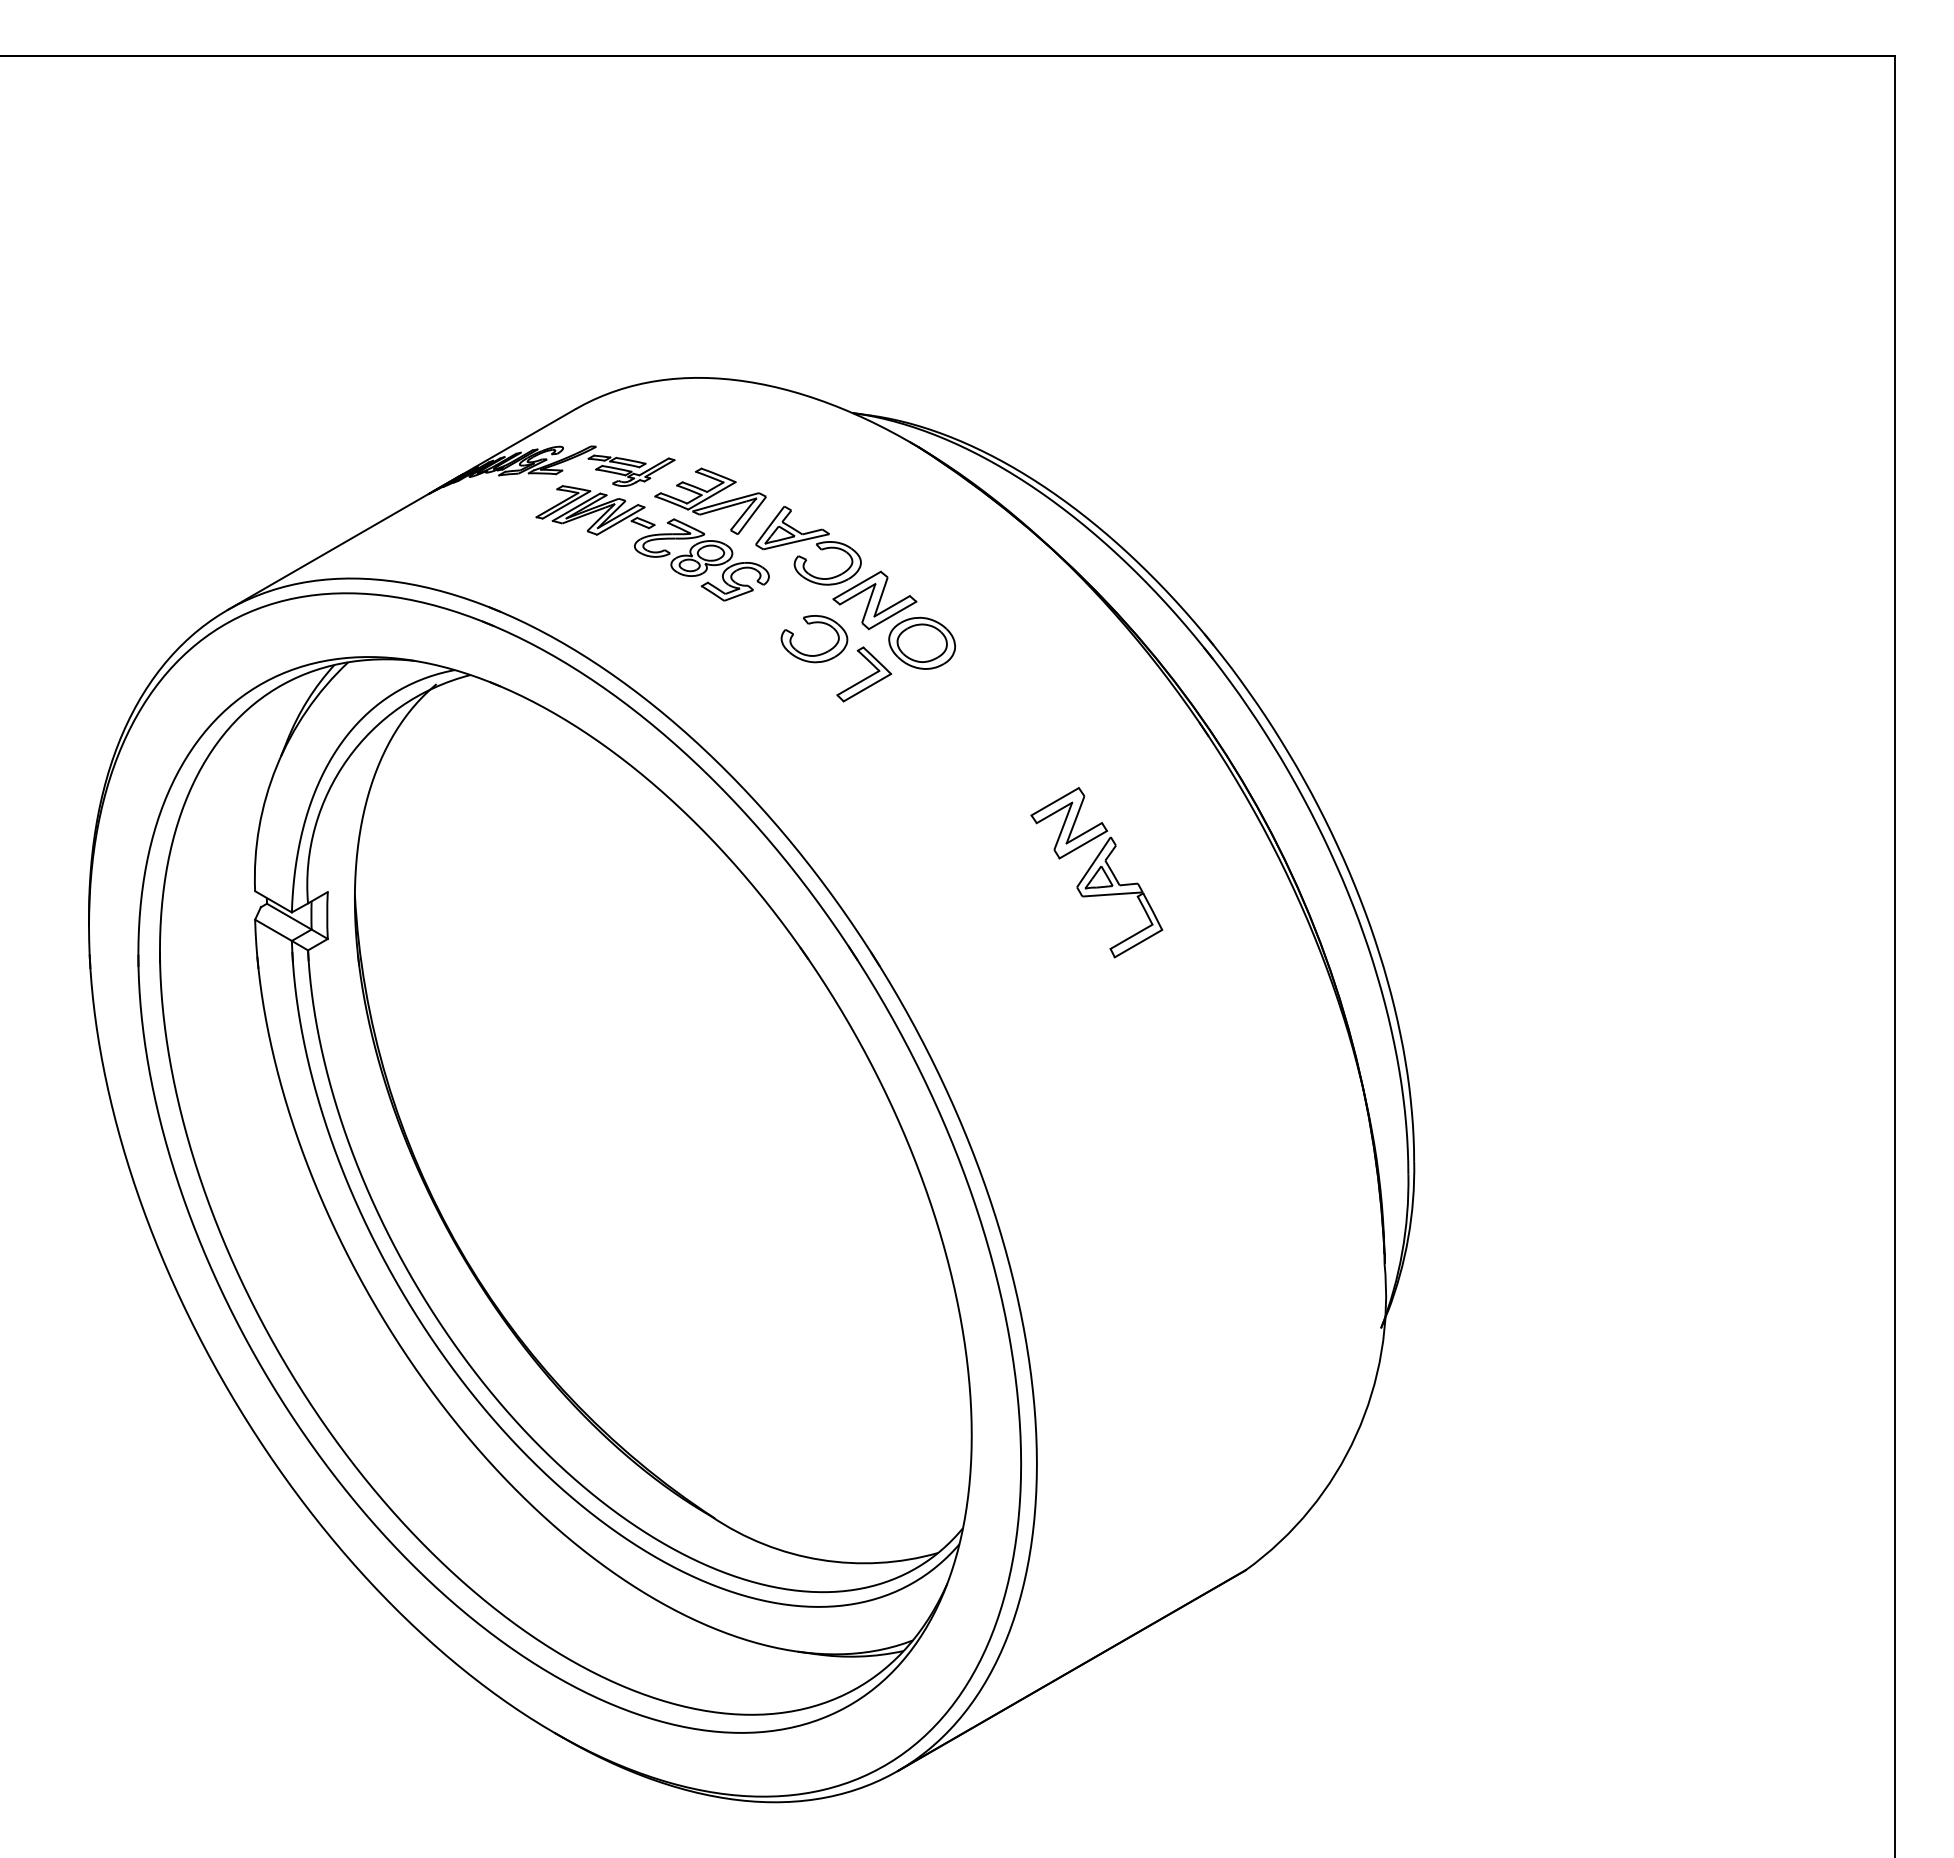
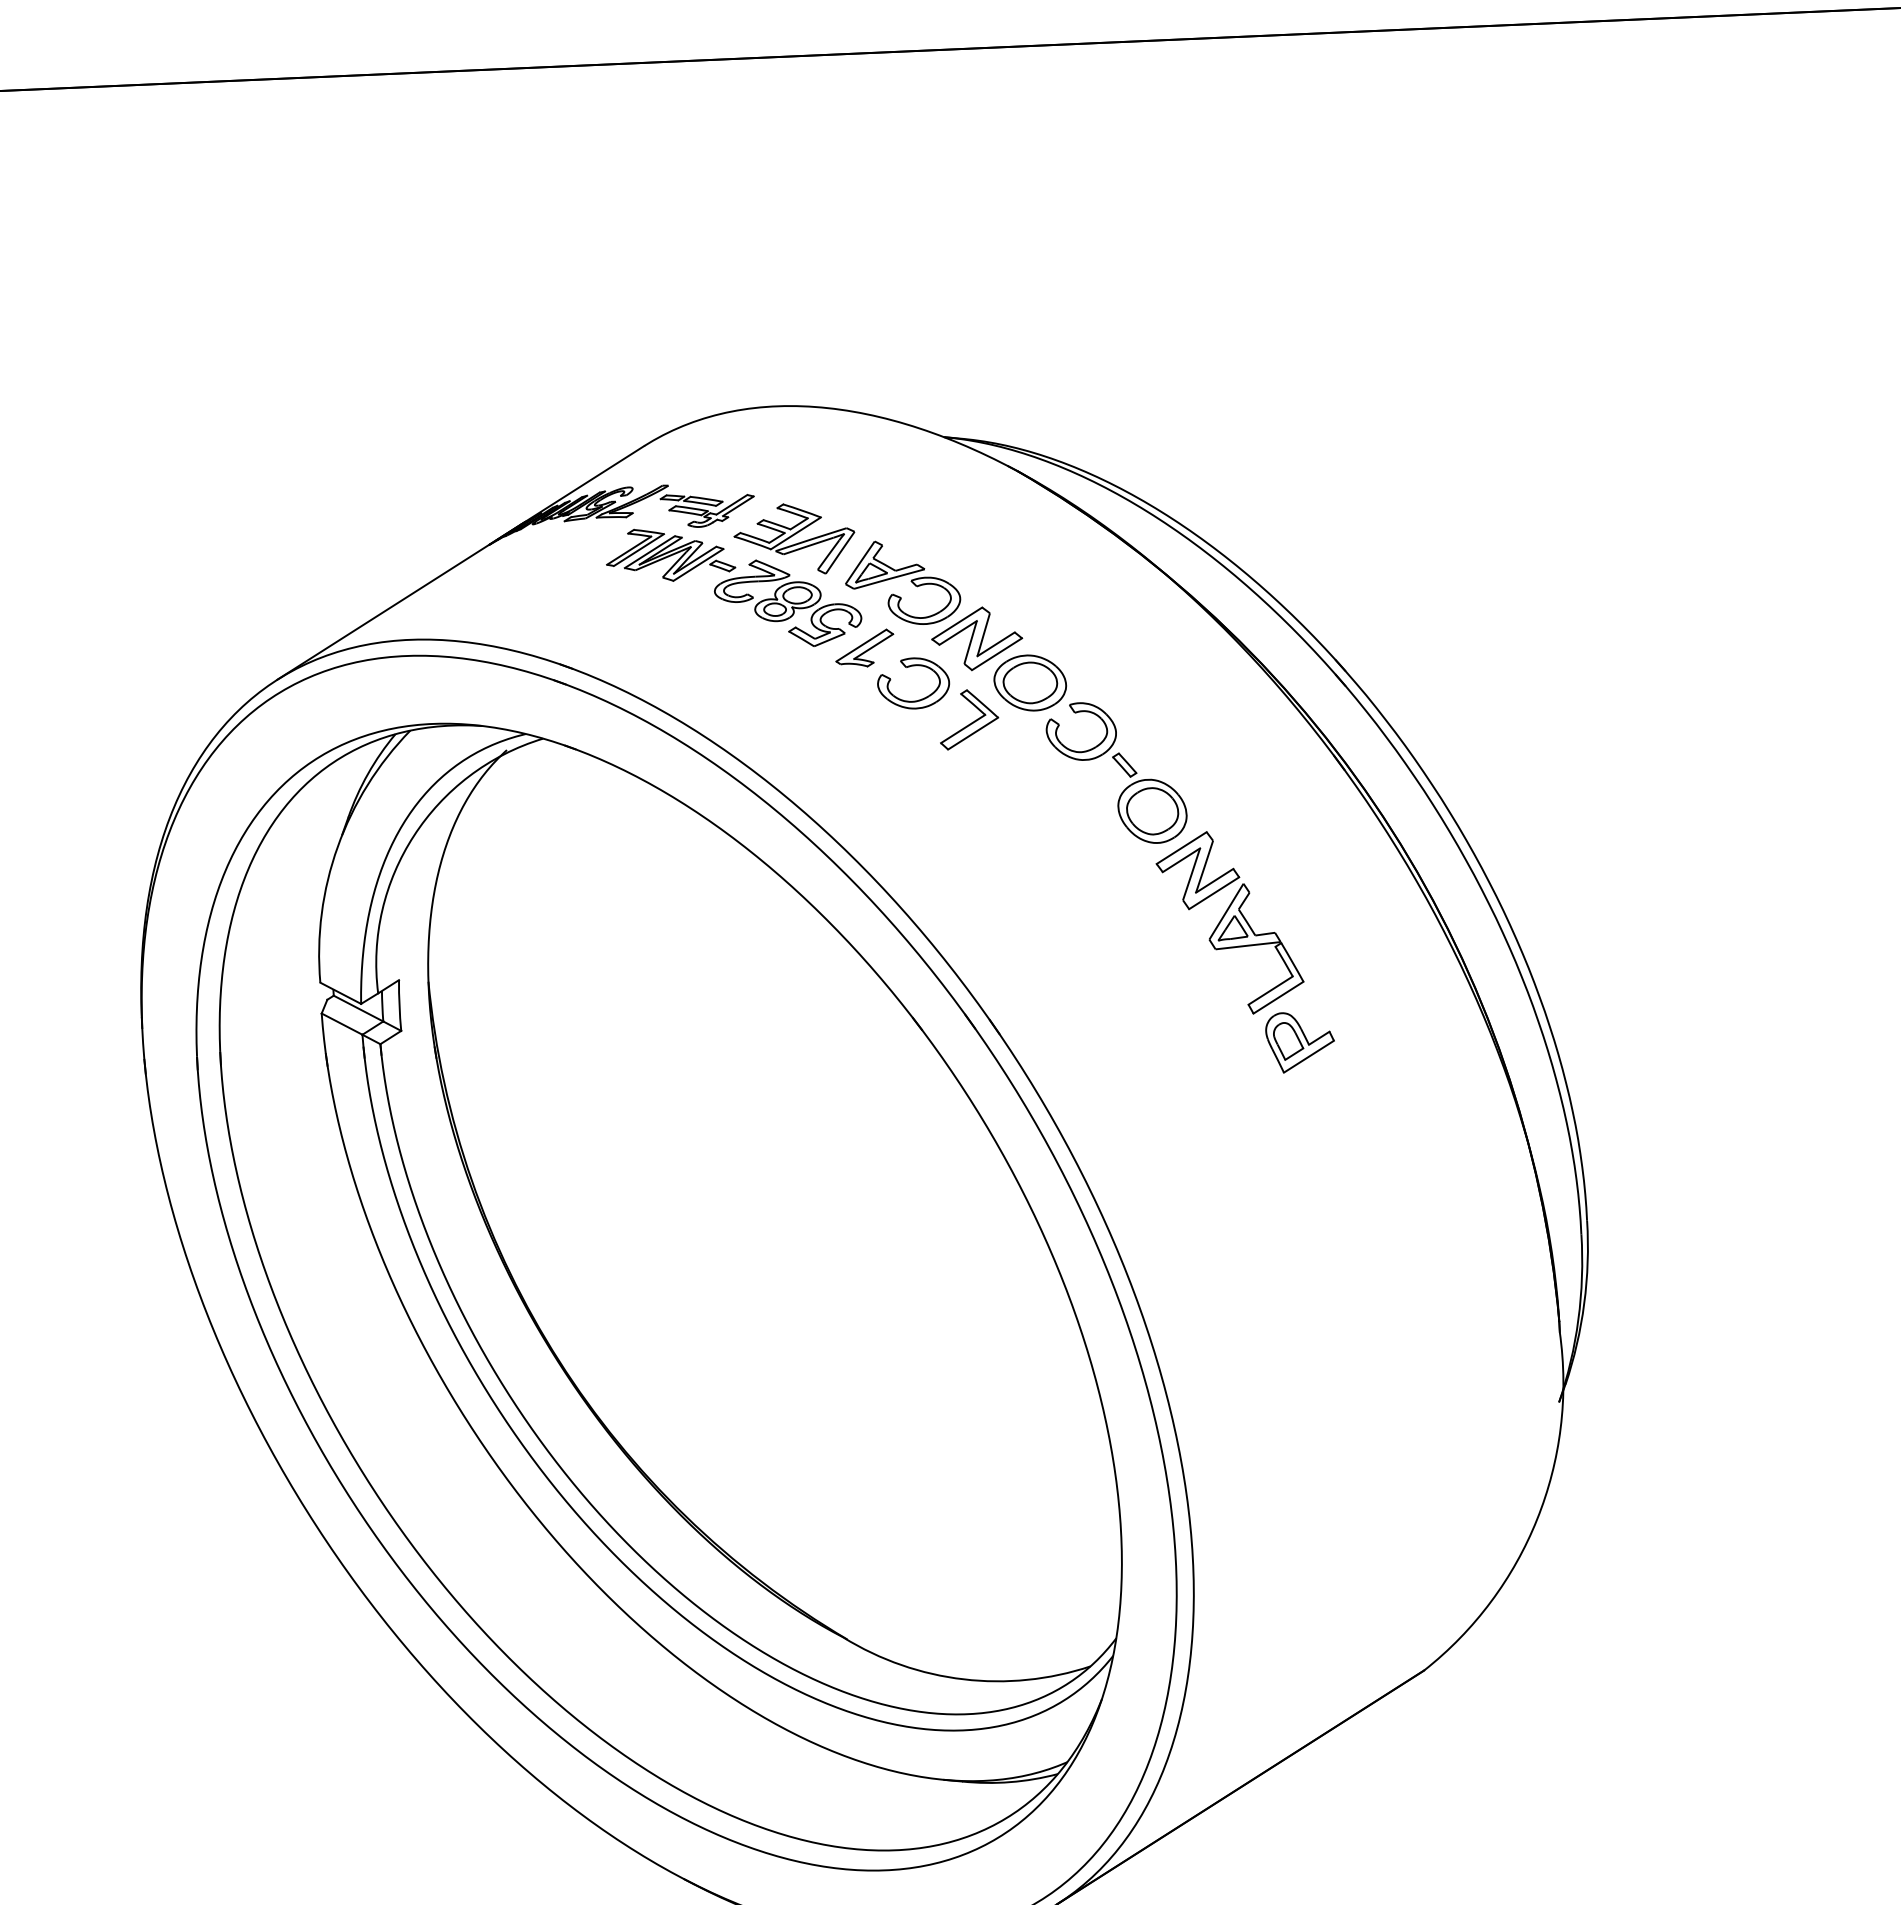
part: (770, 604) -> (864, 648), added
part: (1002, 725) -> (1121, 768), added
part: (1156, 985) -> (1299, 1042), added

